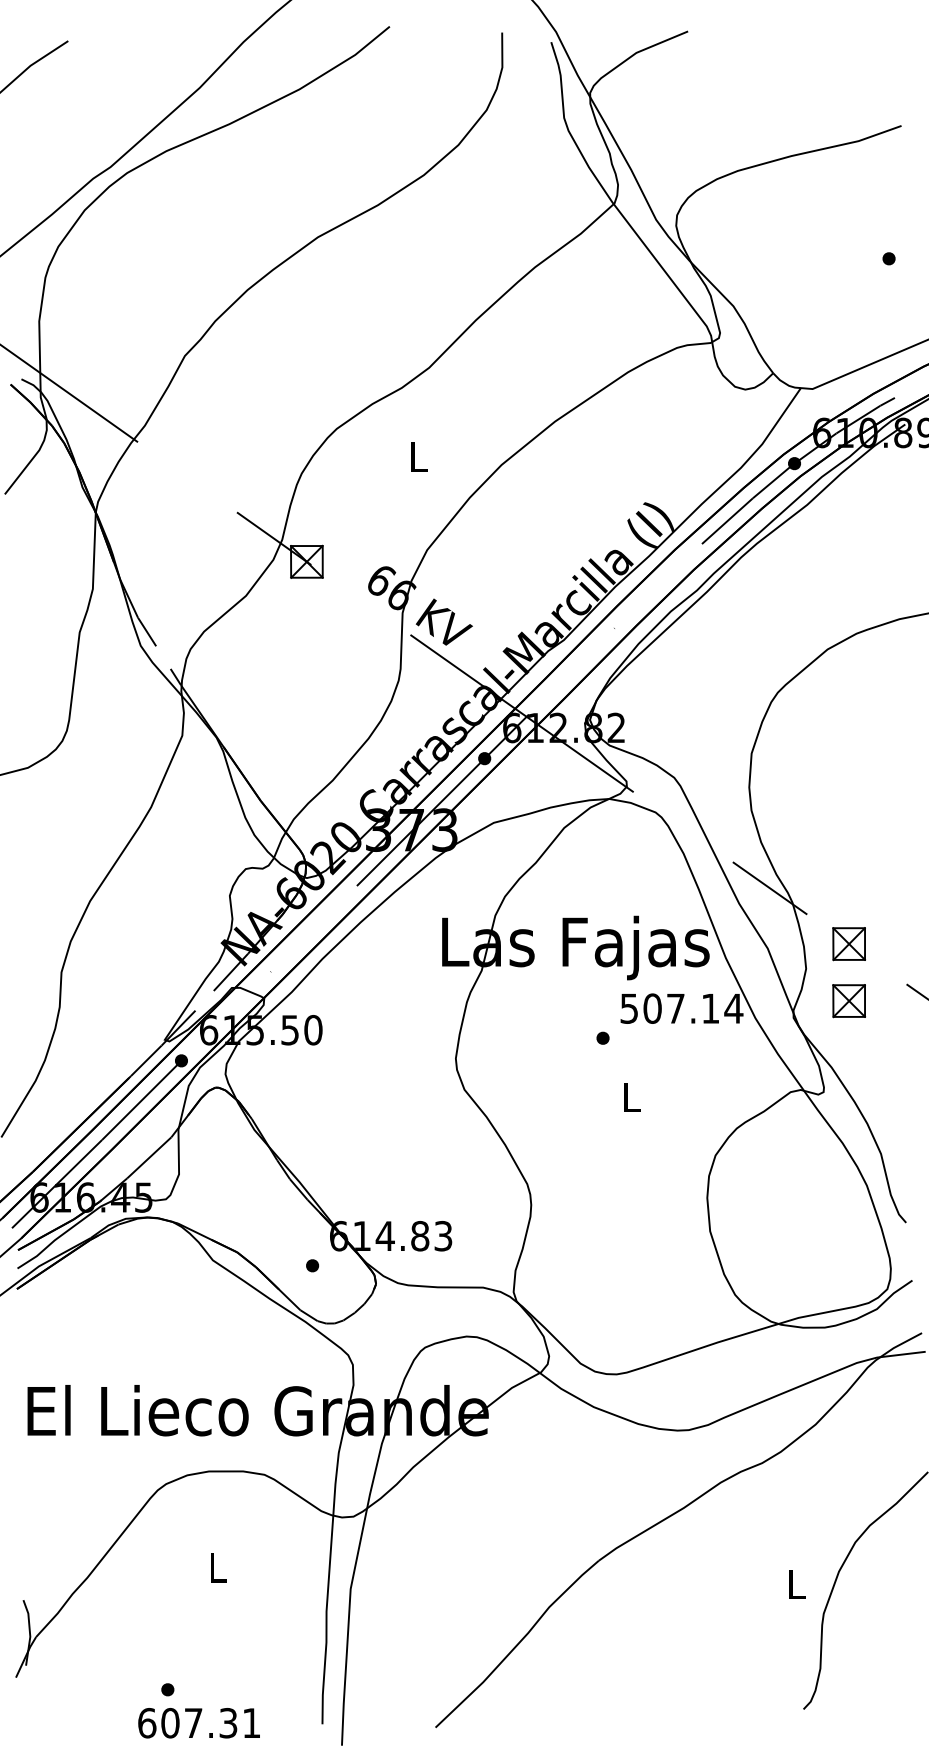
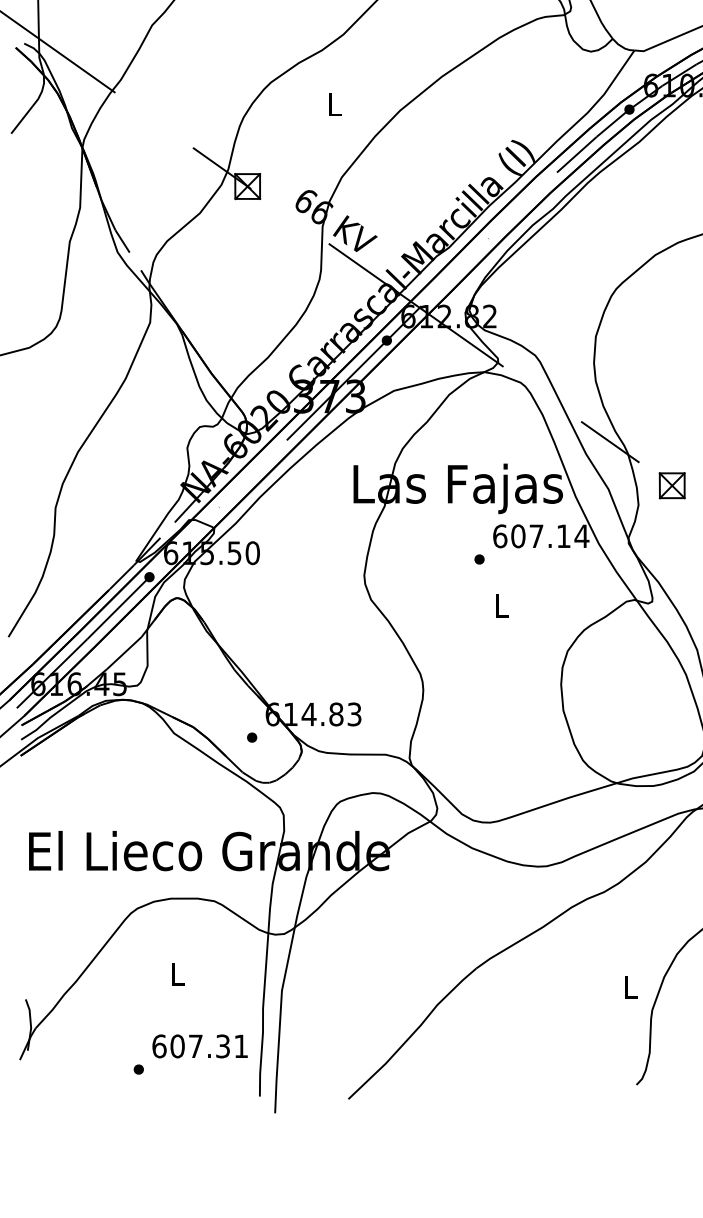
part: (848, 1001) -> (671, 530), removed
text: (629, 1008) -> (500, 536), 507.14 -> 607.14
text: (198, 1723) -> (199, 1046), moved

